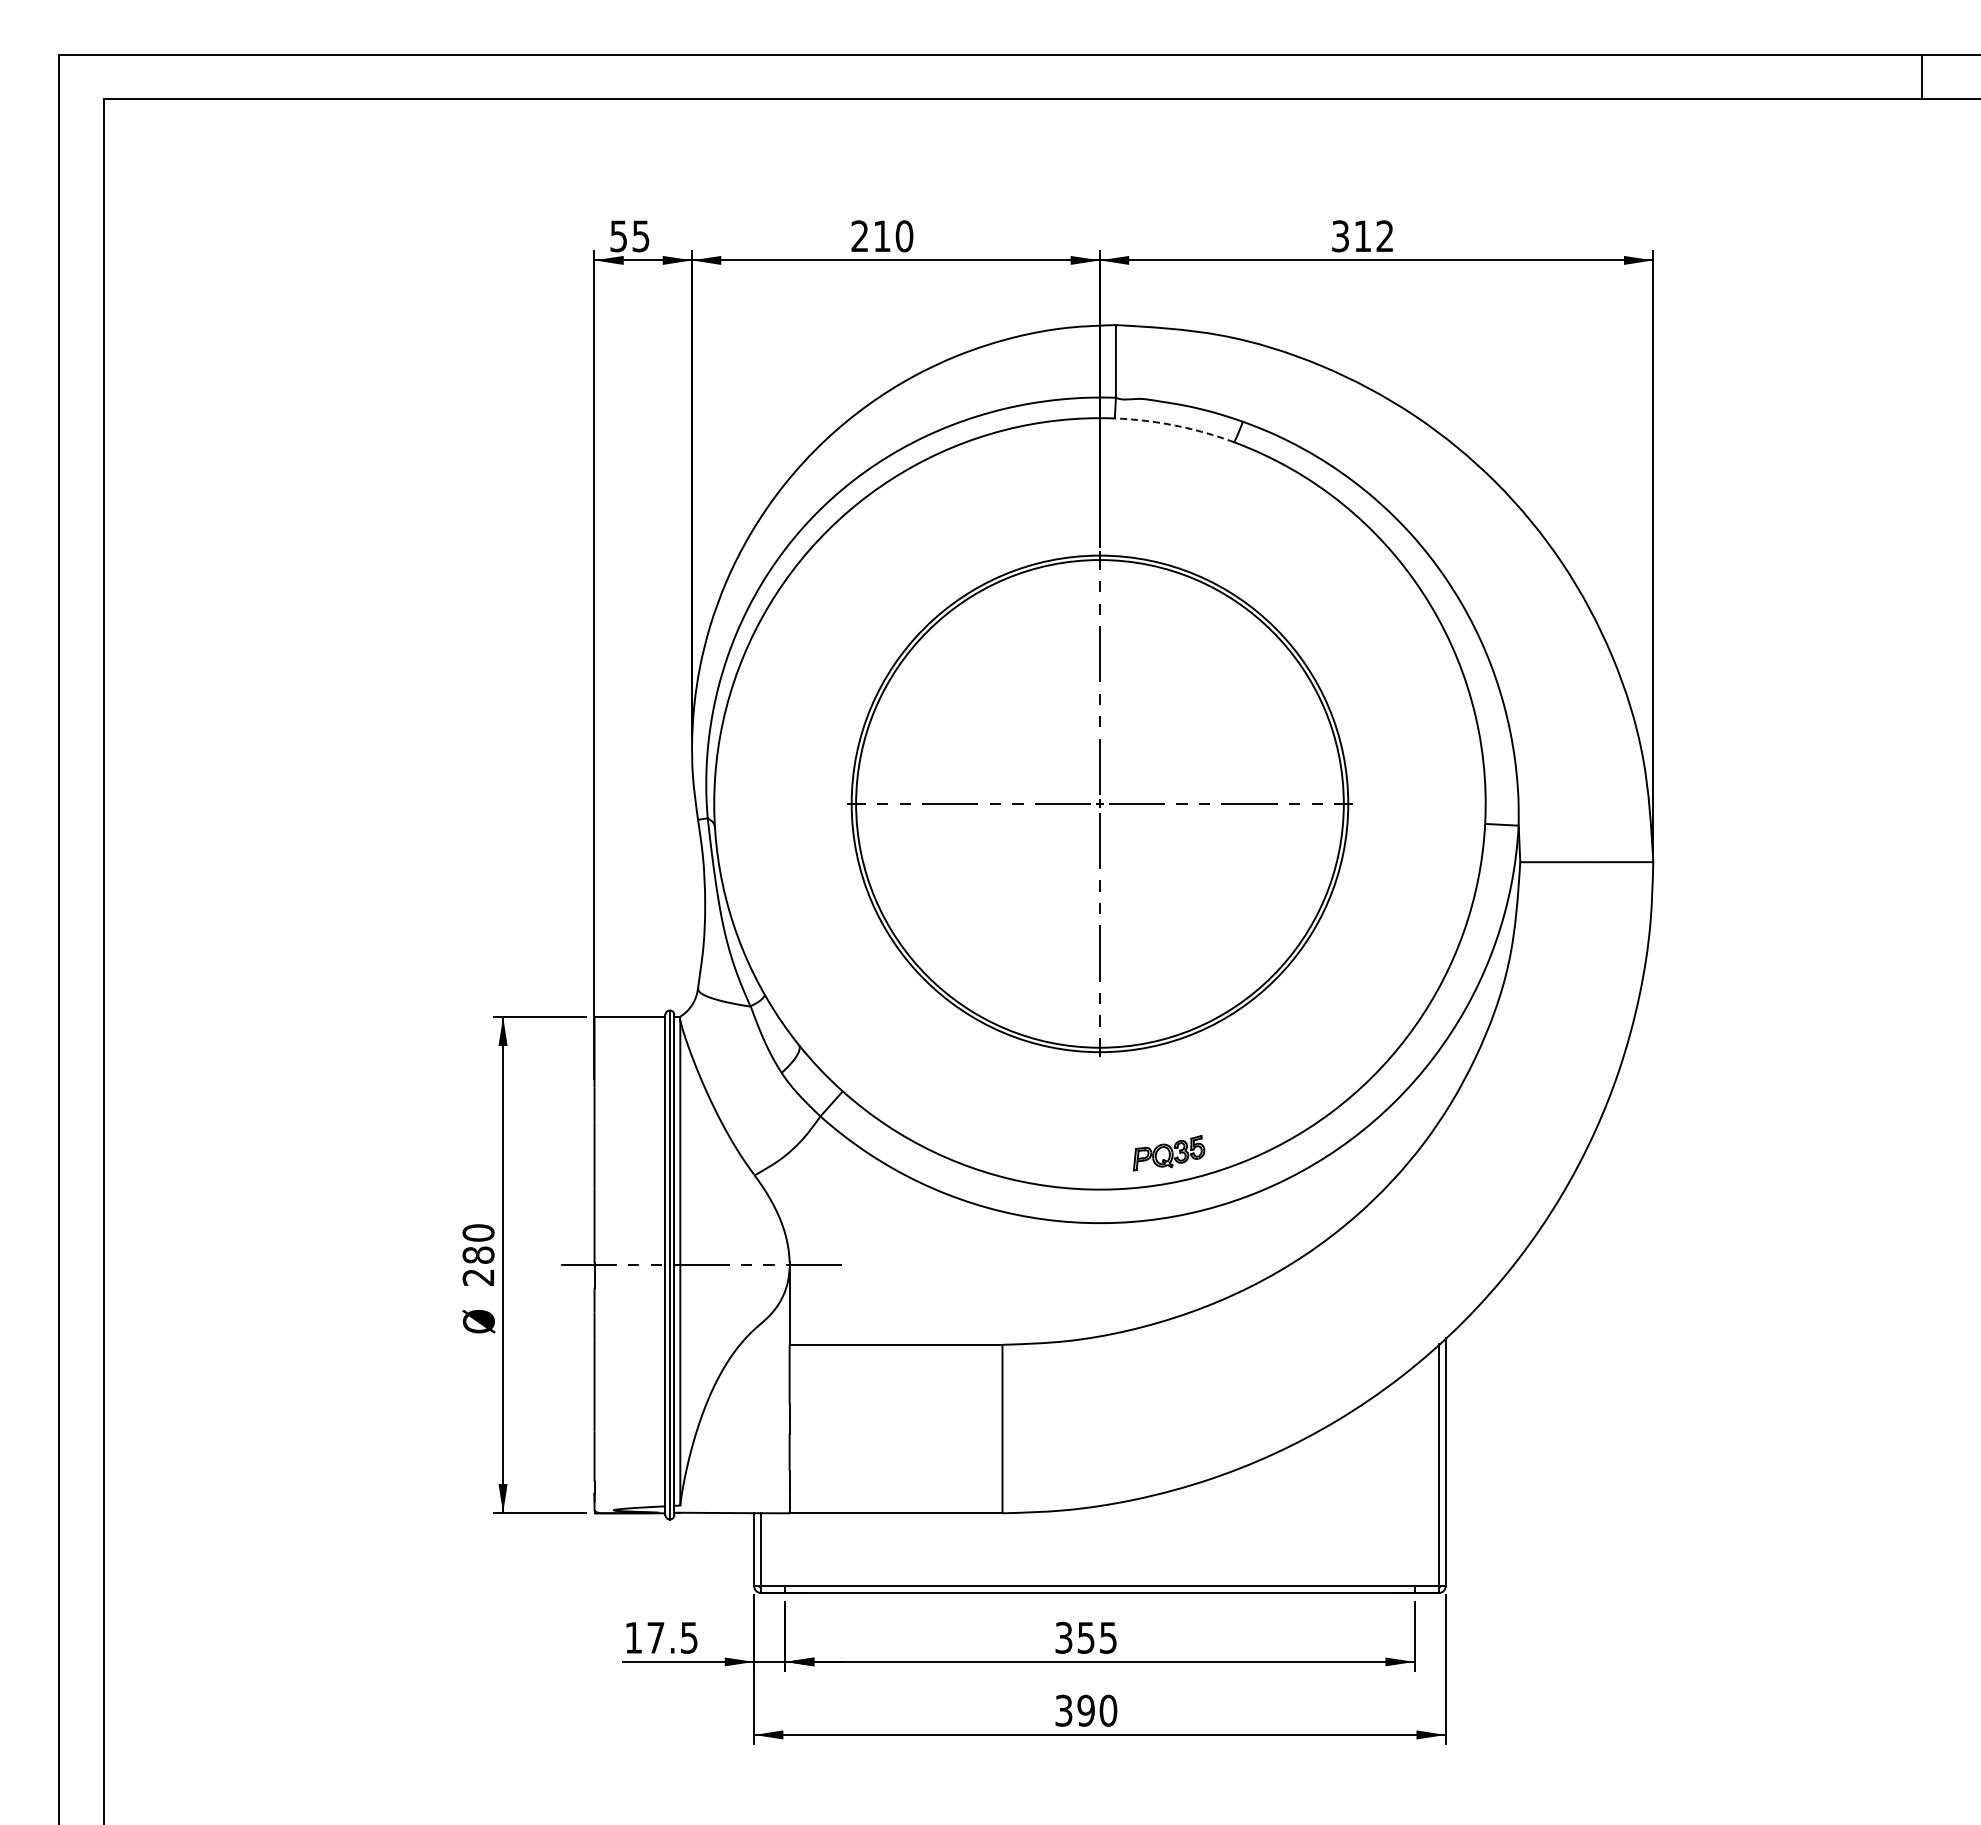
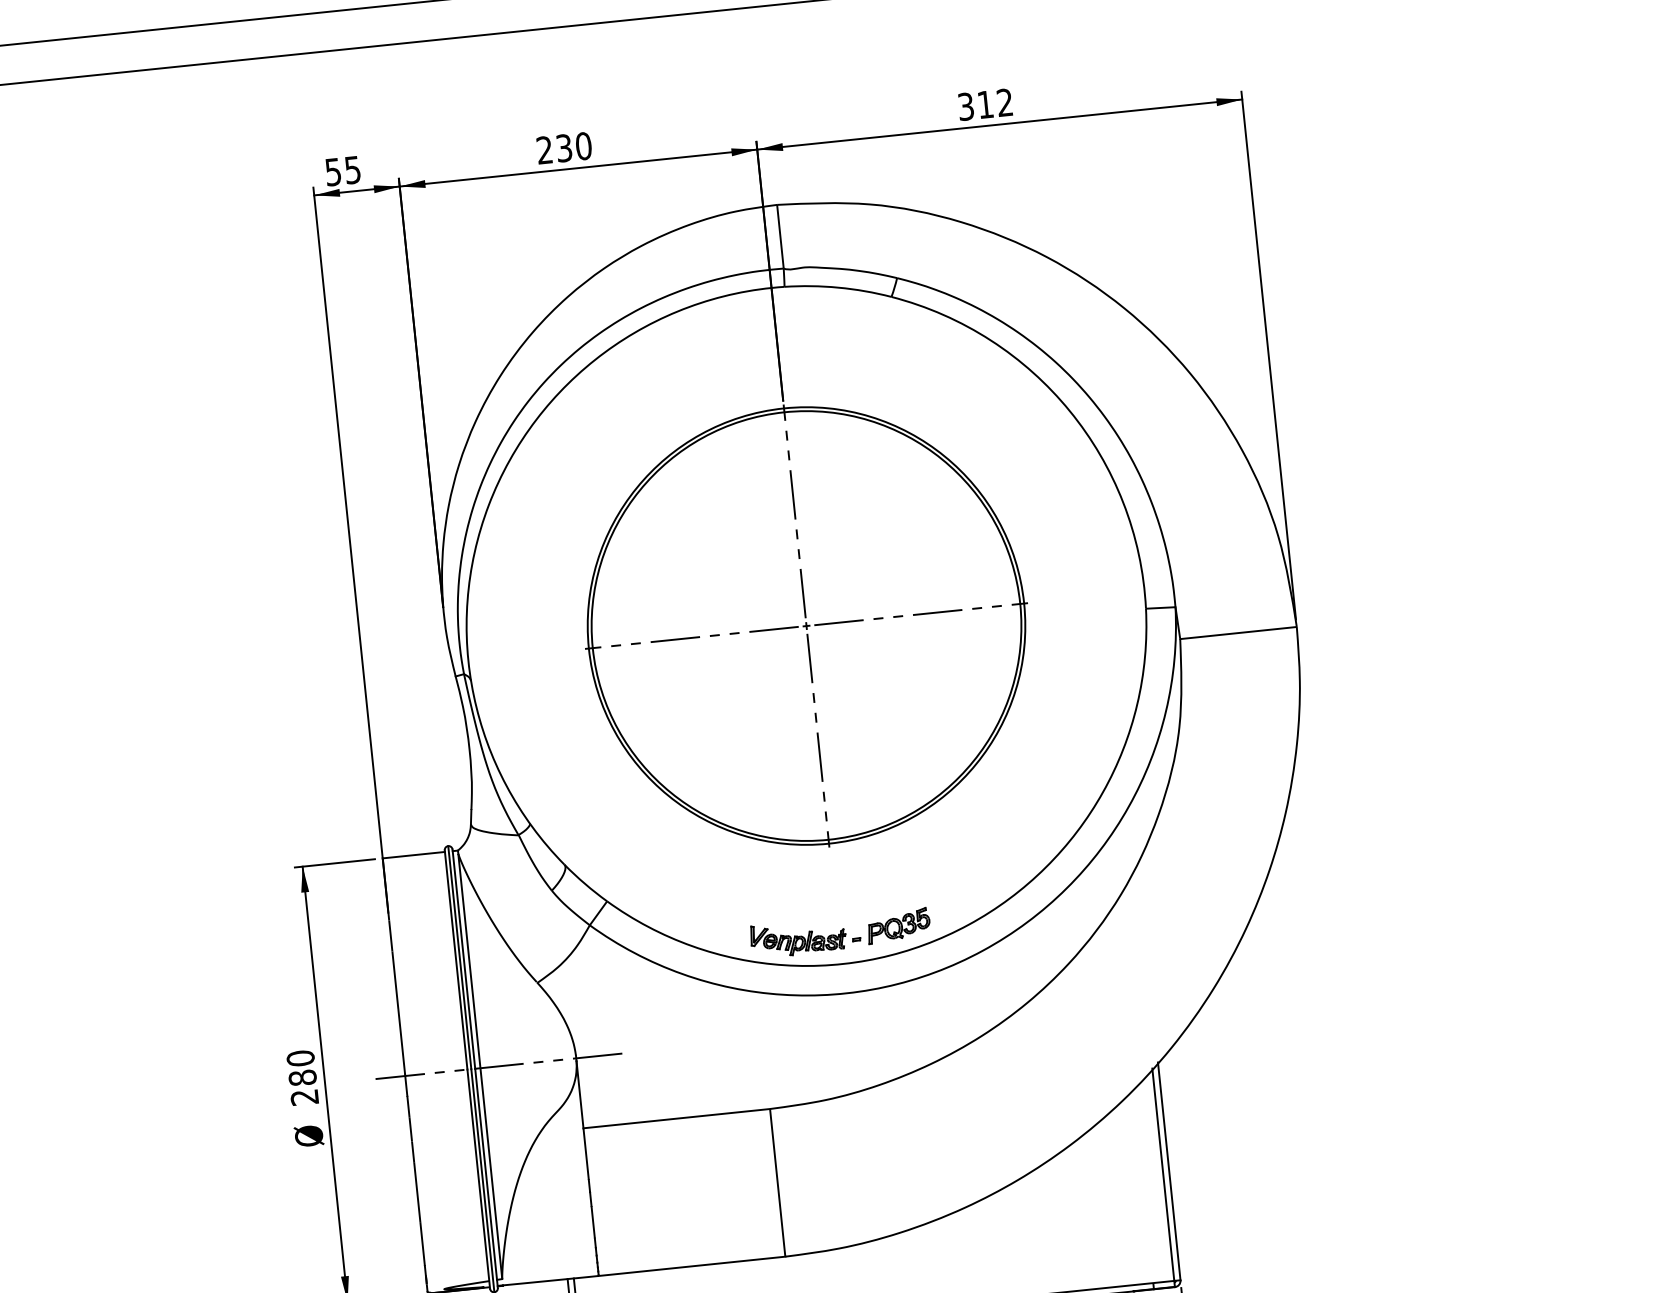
text: (881, 236) -> (563, 148), 210 -> 230
arc: (1175, 425) -> (838, 287), dashed -> solid
part: (1062, 1154) -> (805, 936), added

